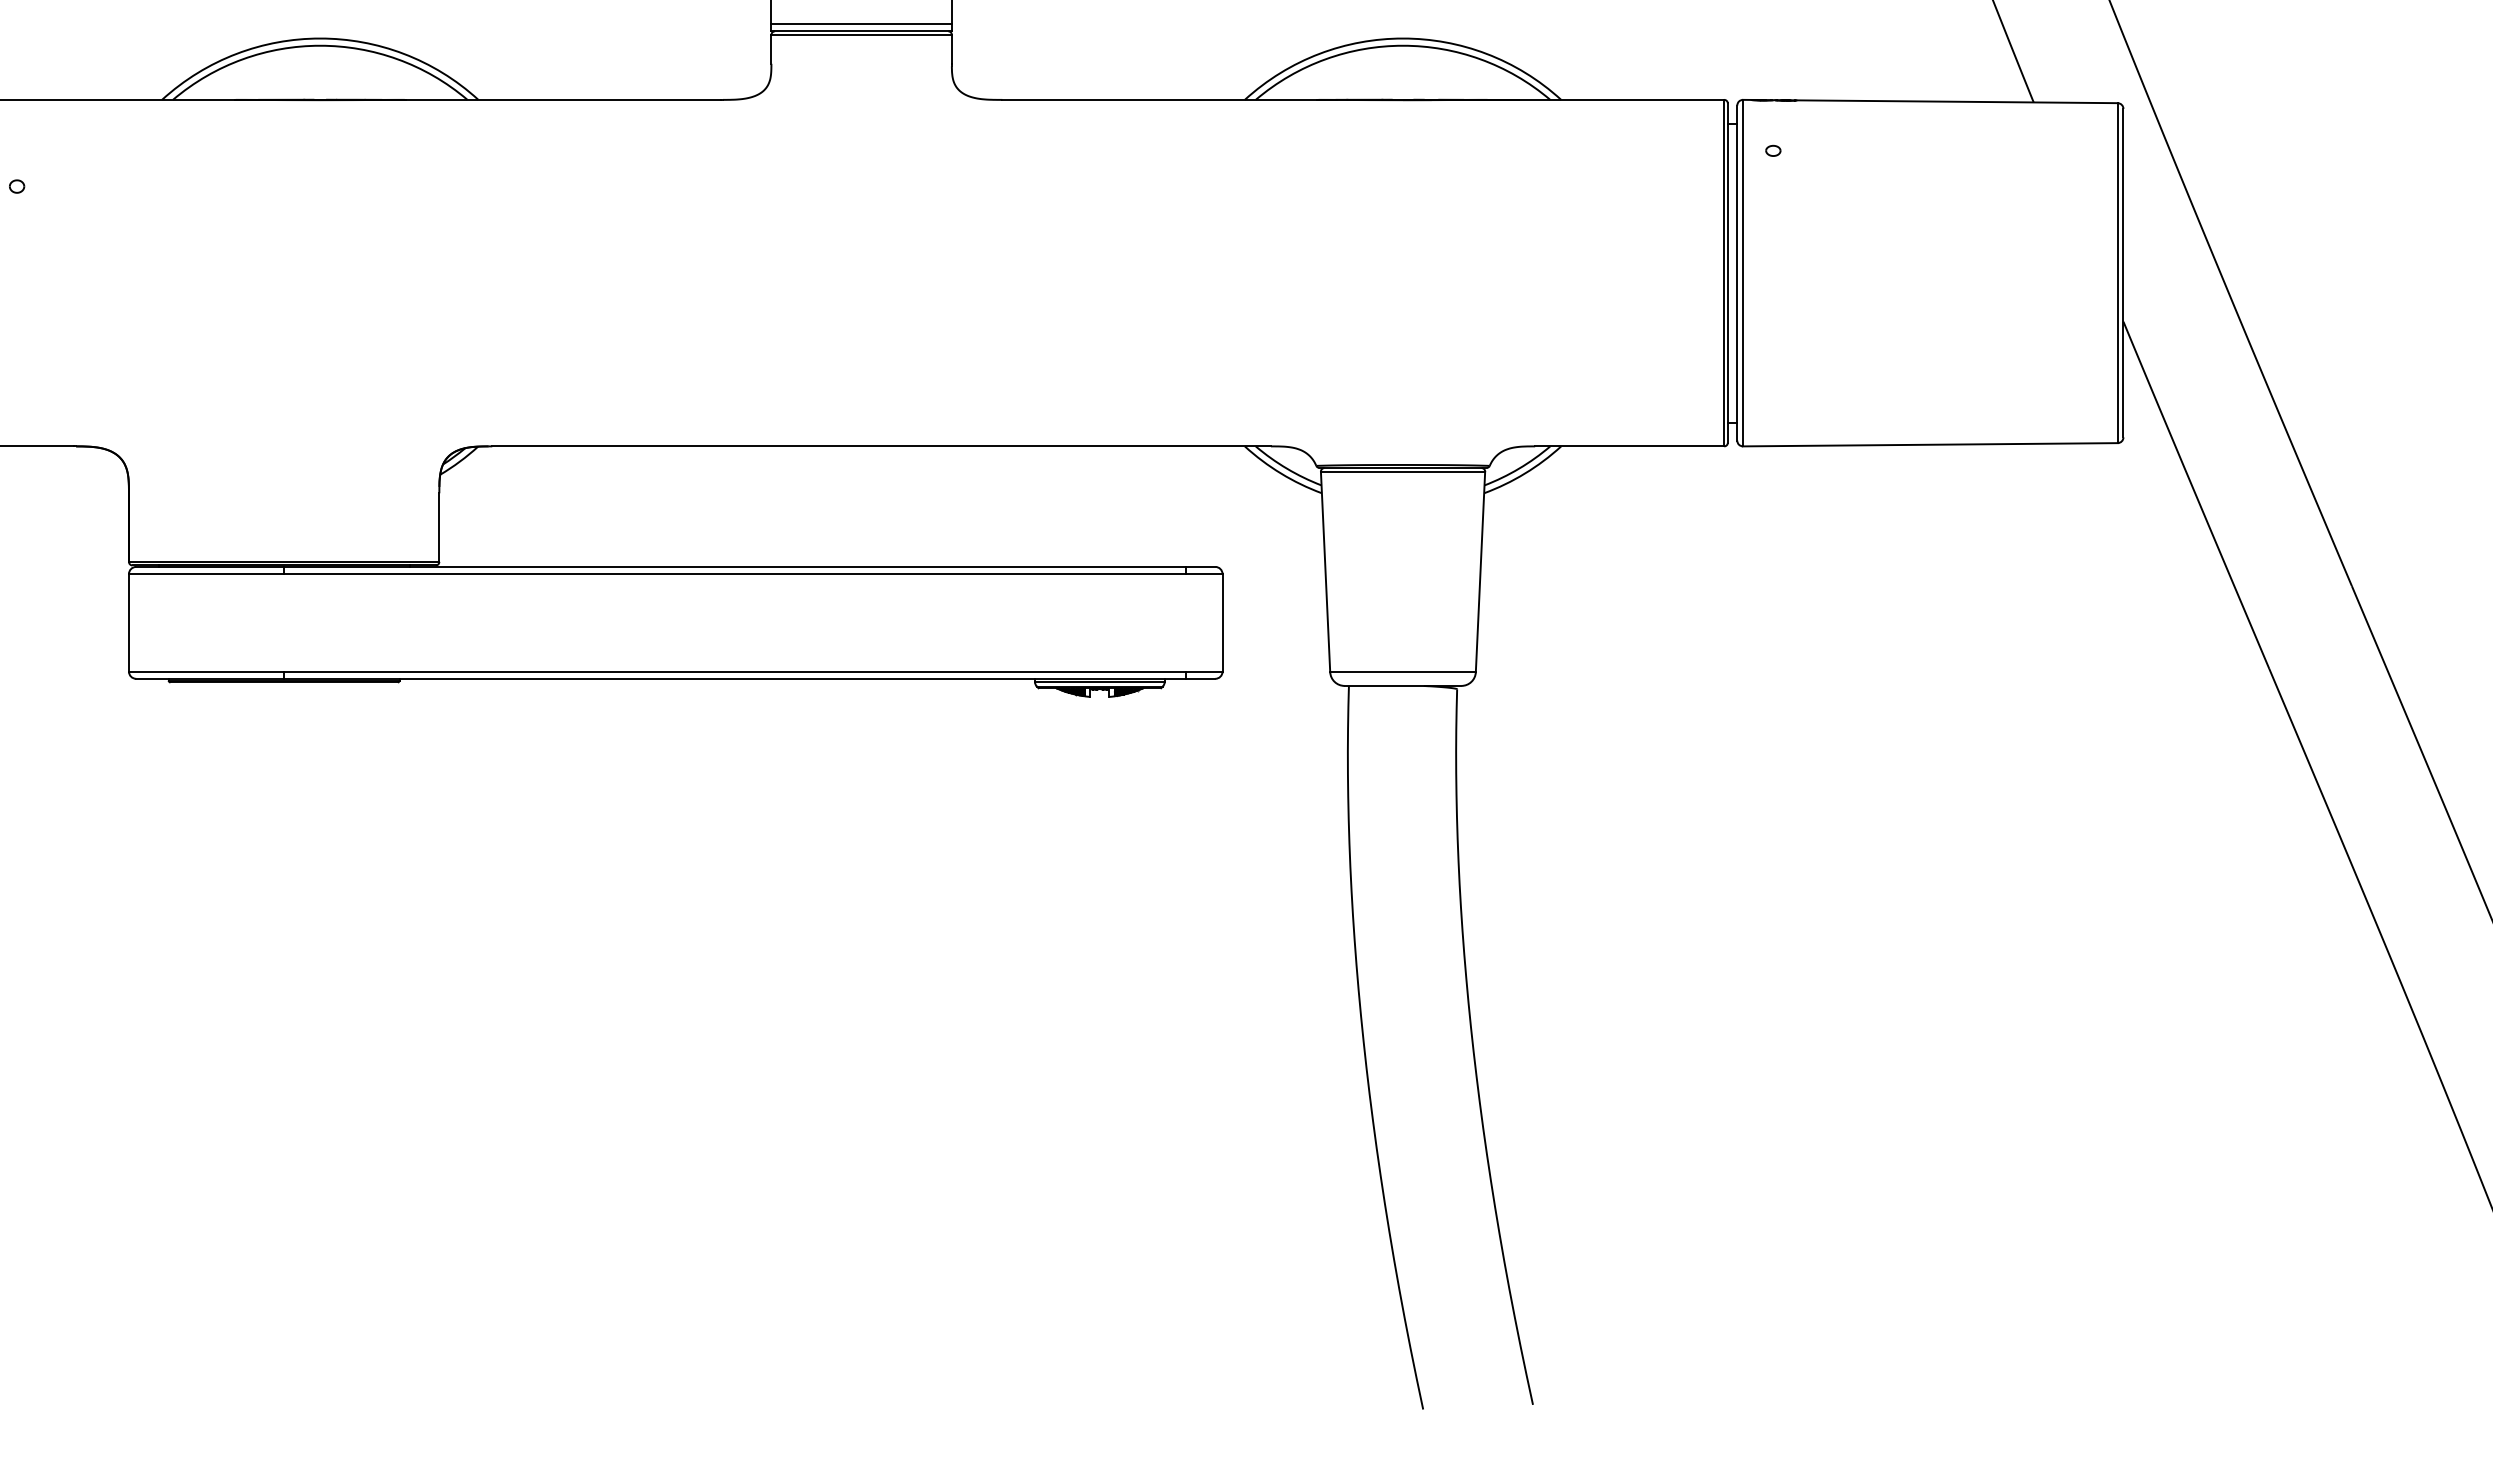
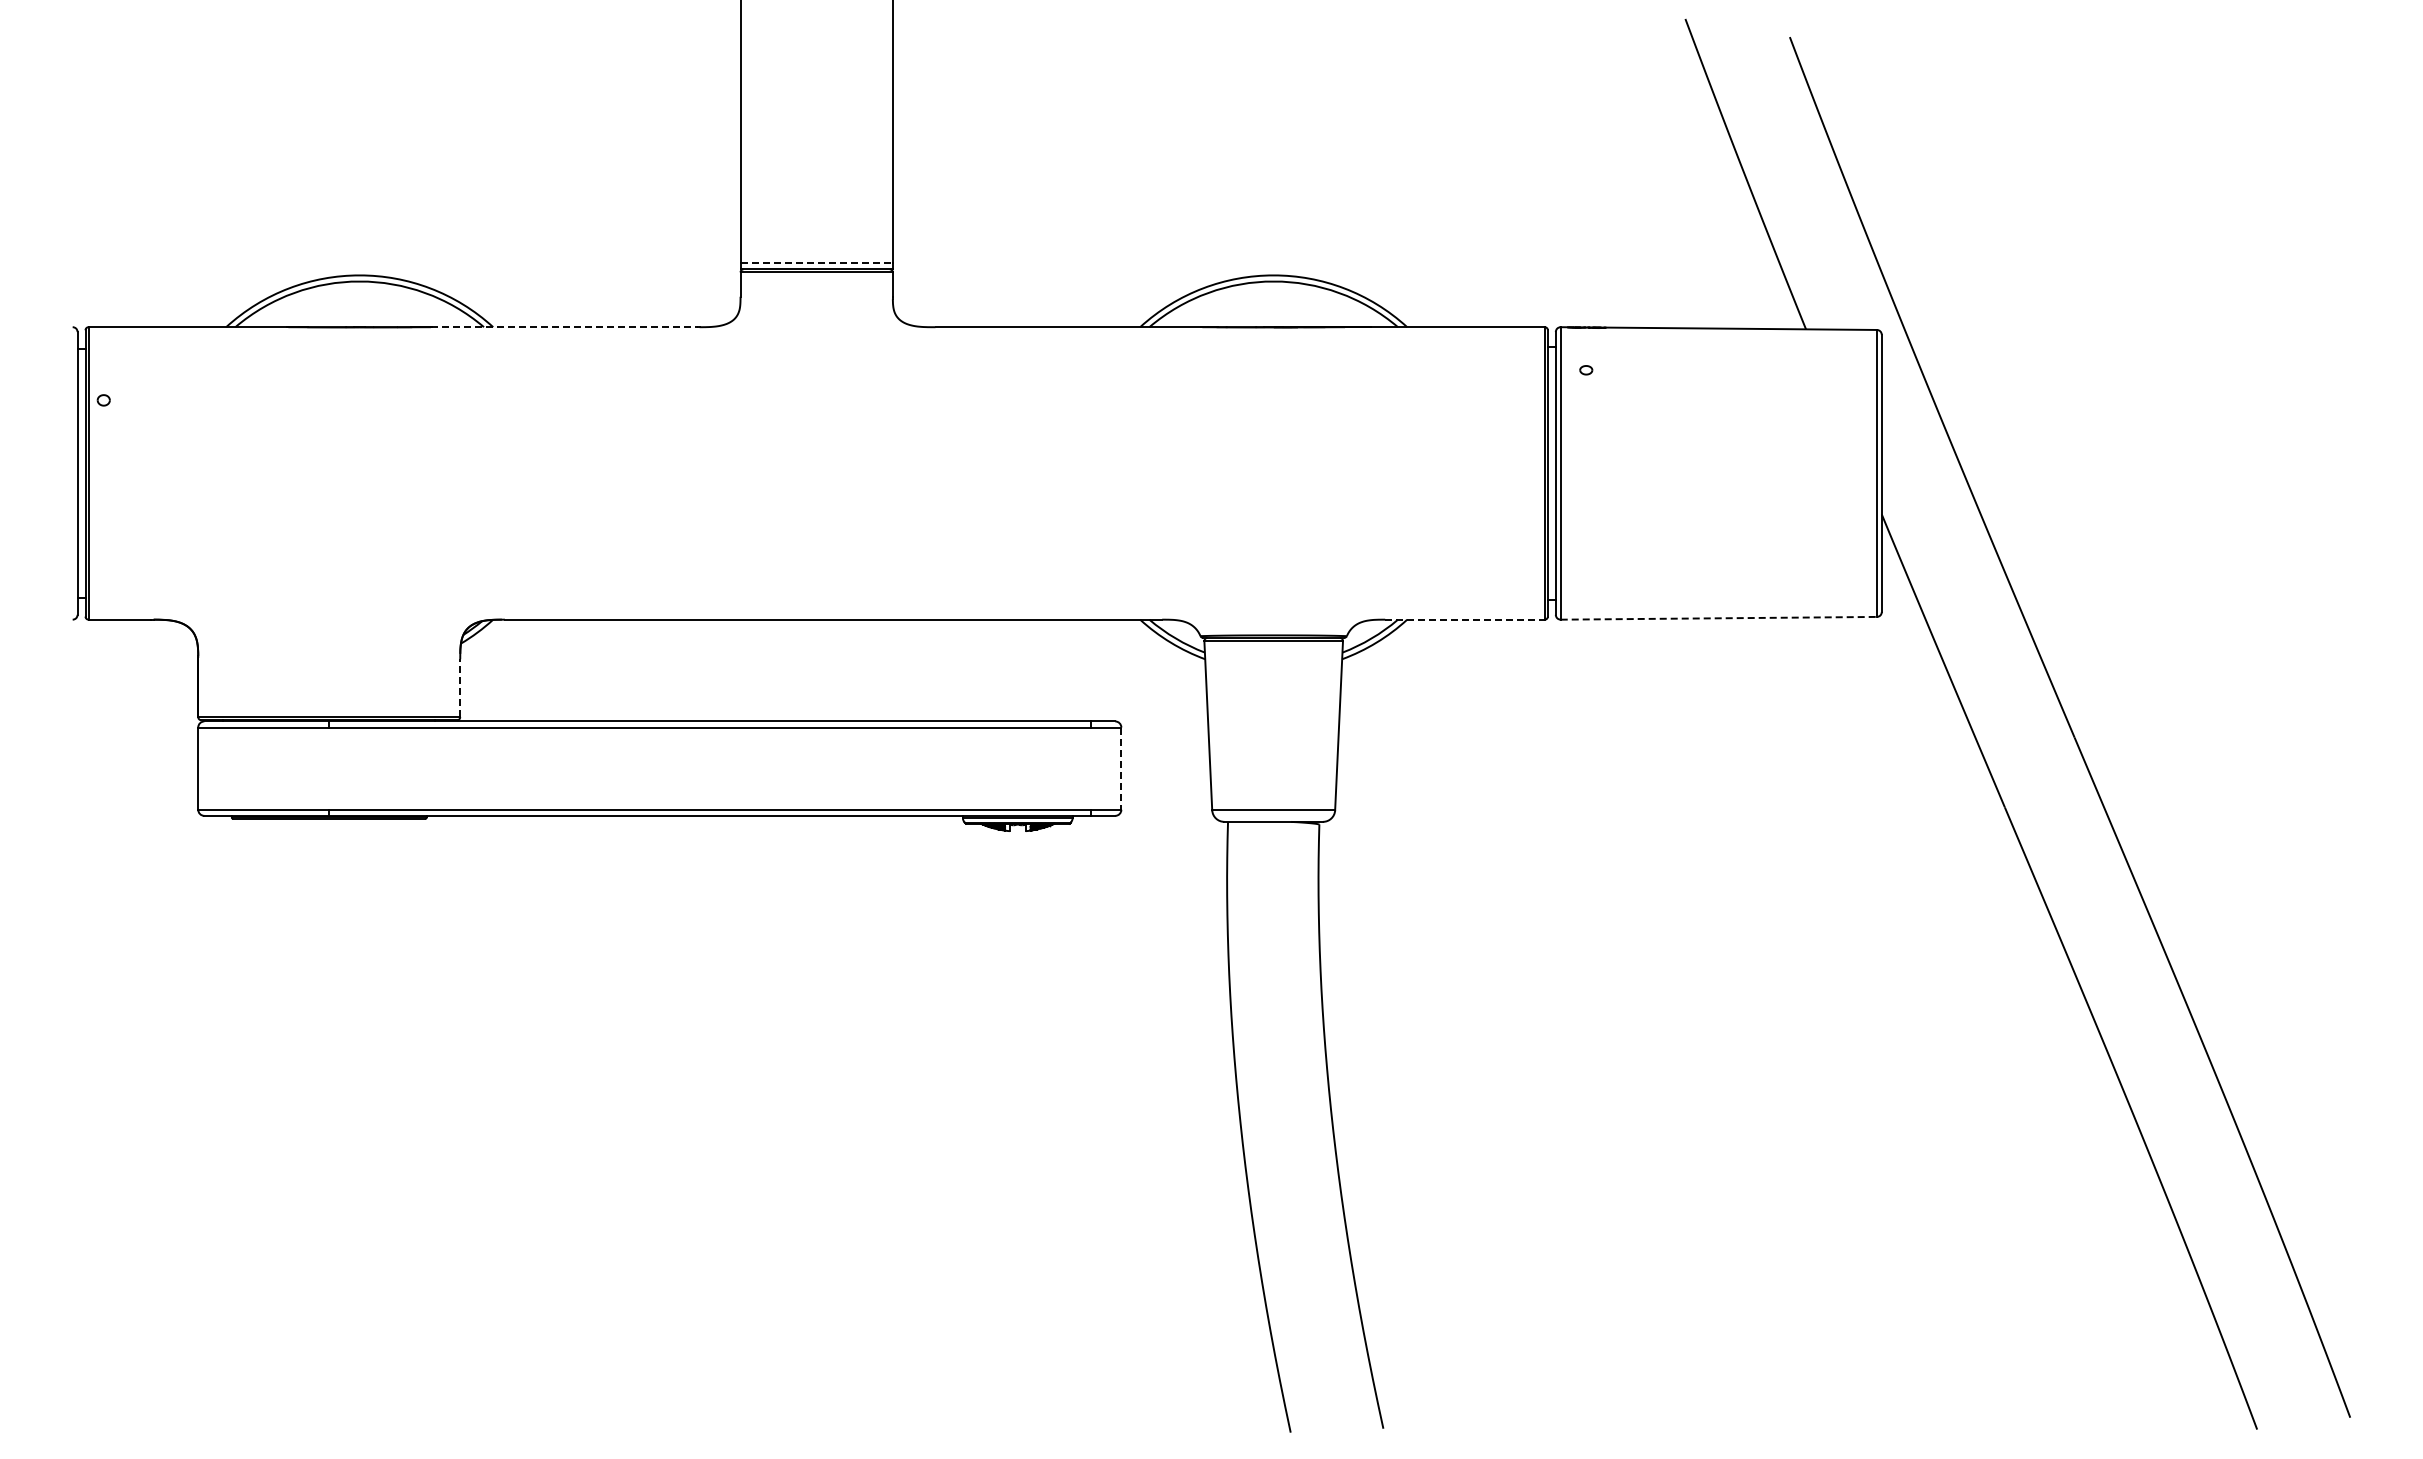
line: (862, 24) -> (817, 263), solid -> dashed
line: (564, 100) -> (565, 327), solid -> dashed
line: (1931, 444) -> (1719, 618), solid -> dashed
line: (1630, 446) -> (1465, 619), solid -> dashed
line: (439, 527) -> (460, 688), solid -> dashed
line: (1222, 623) -> (1121, 769), solid -> dashed

